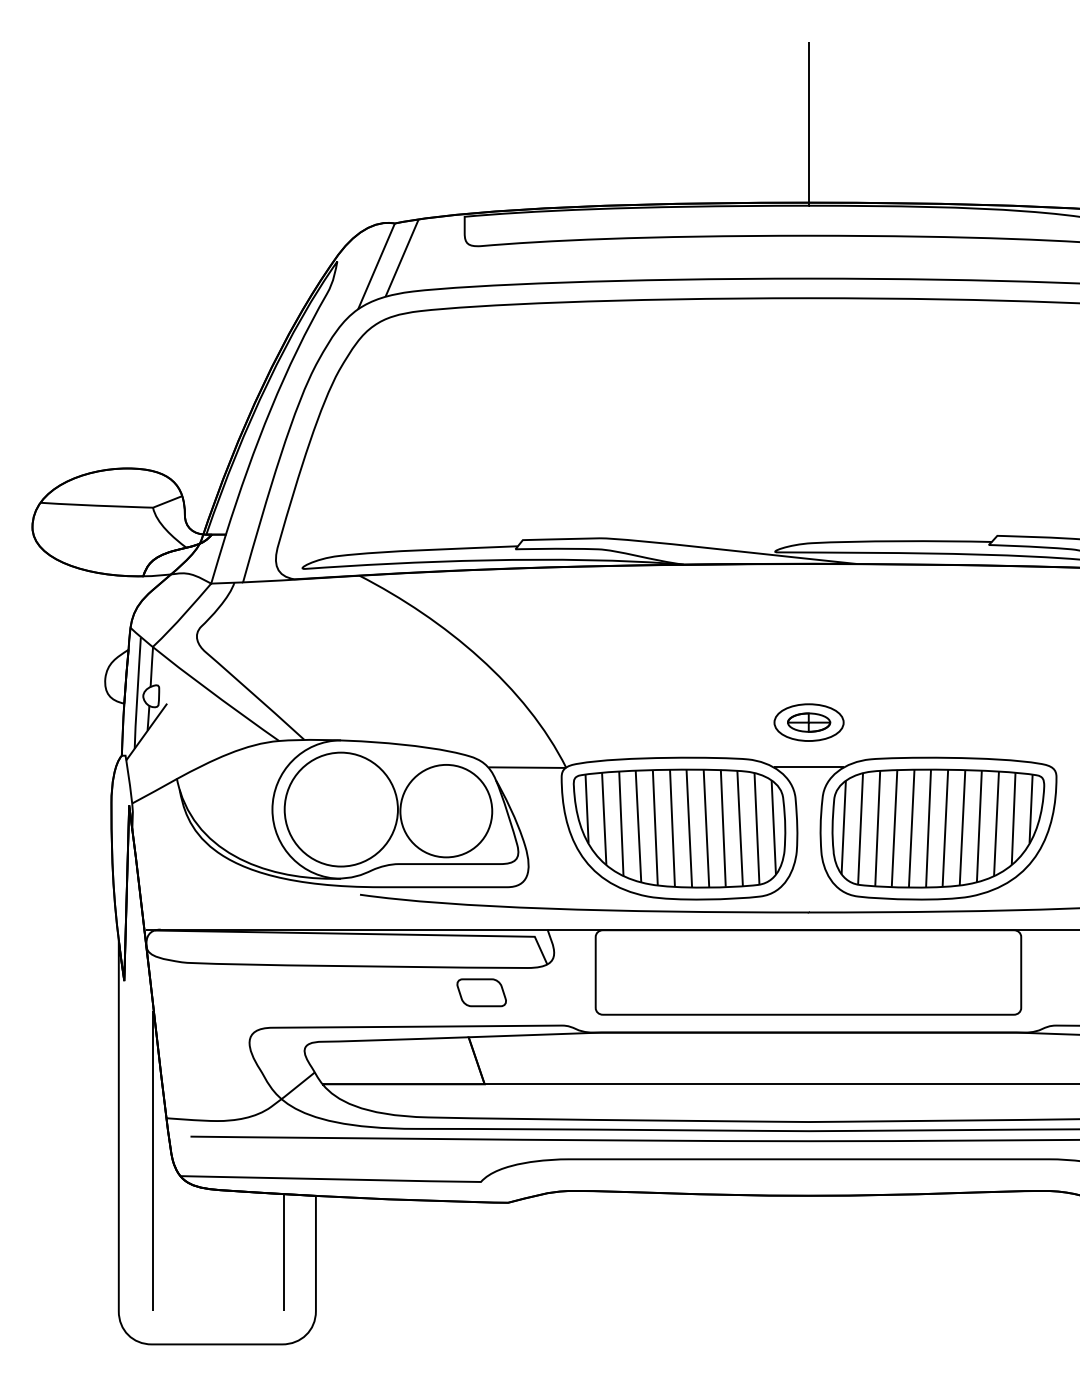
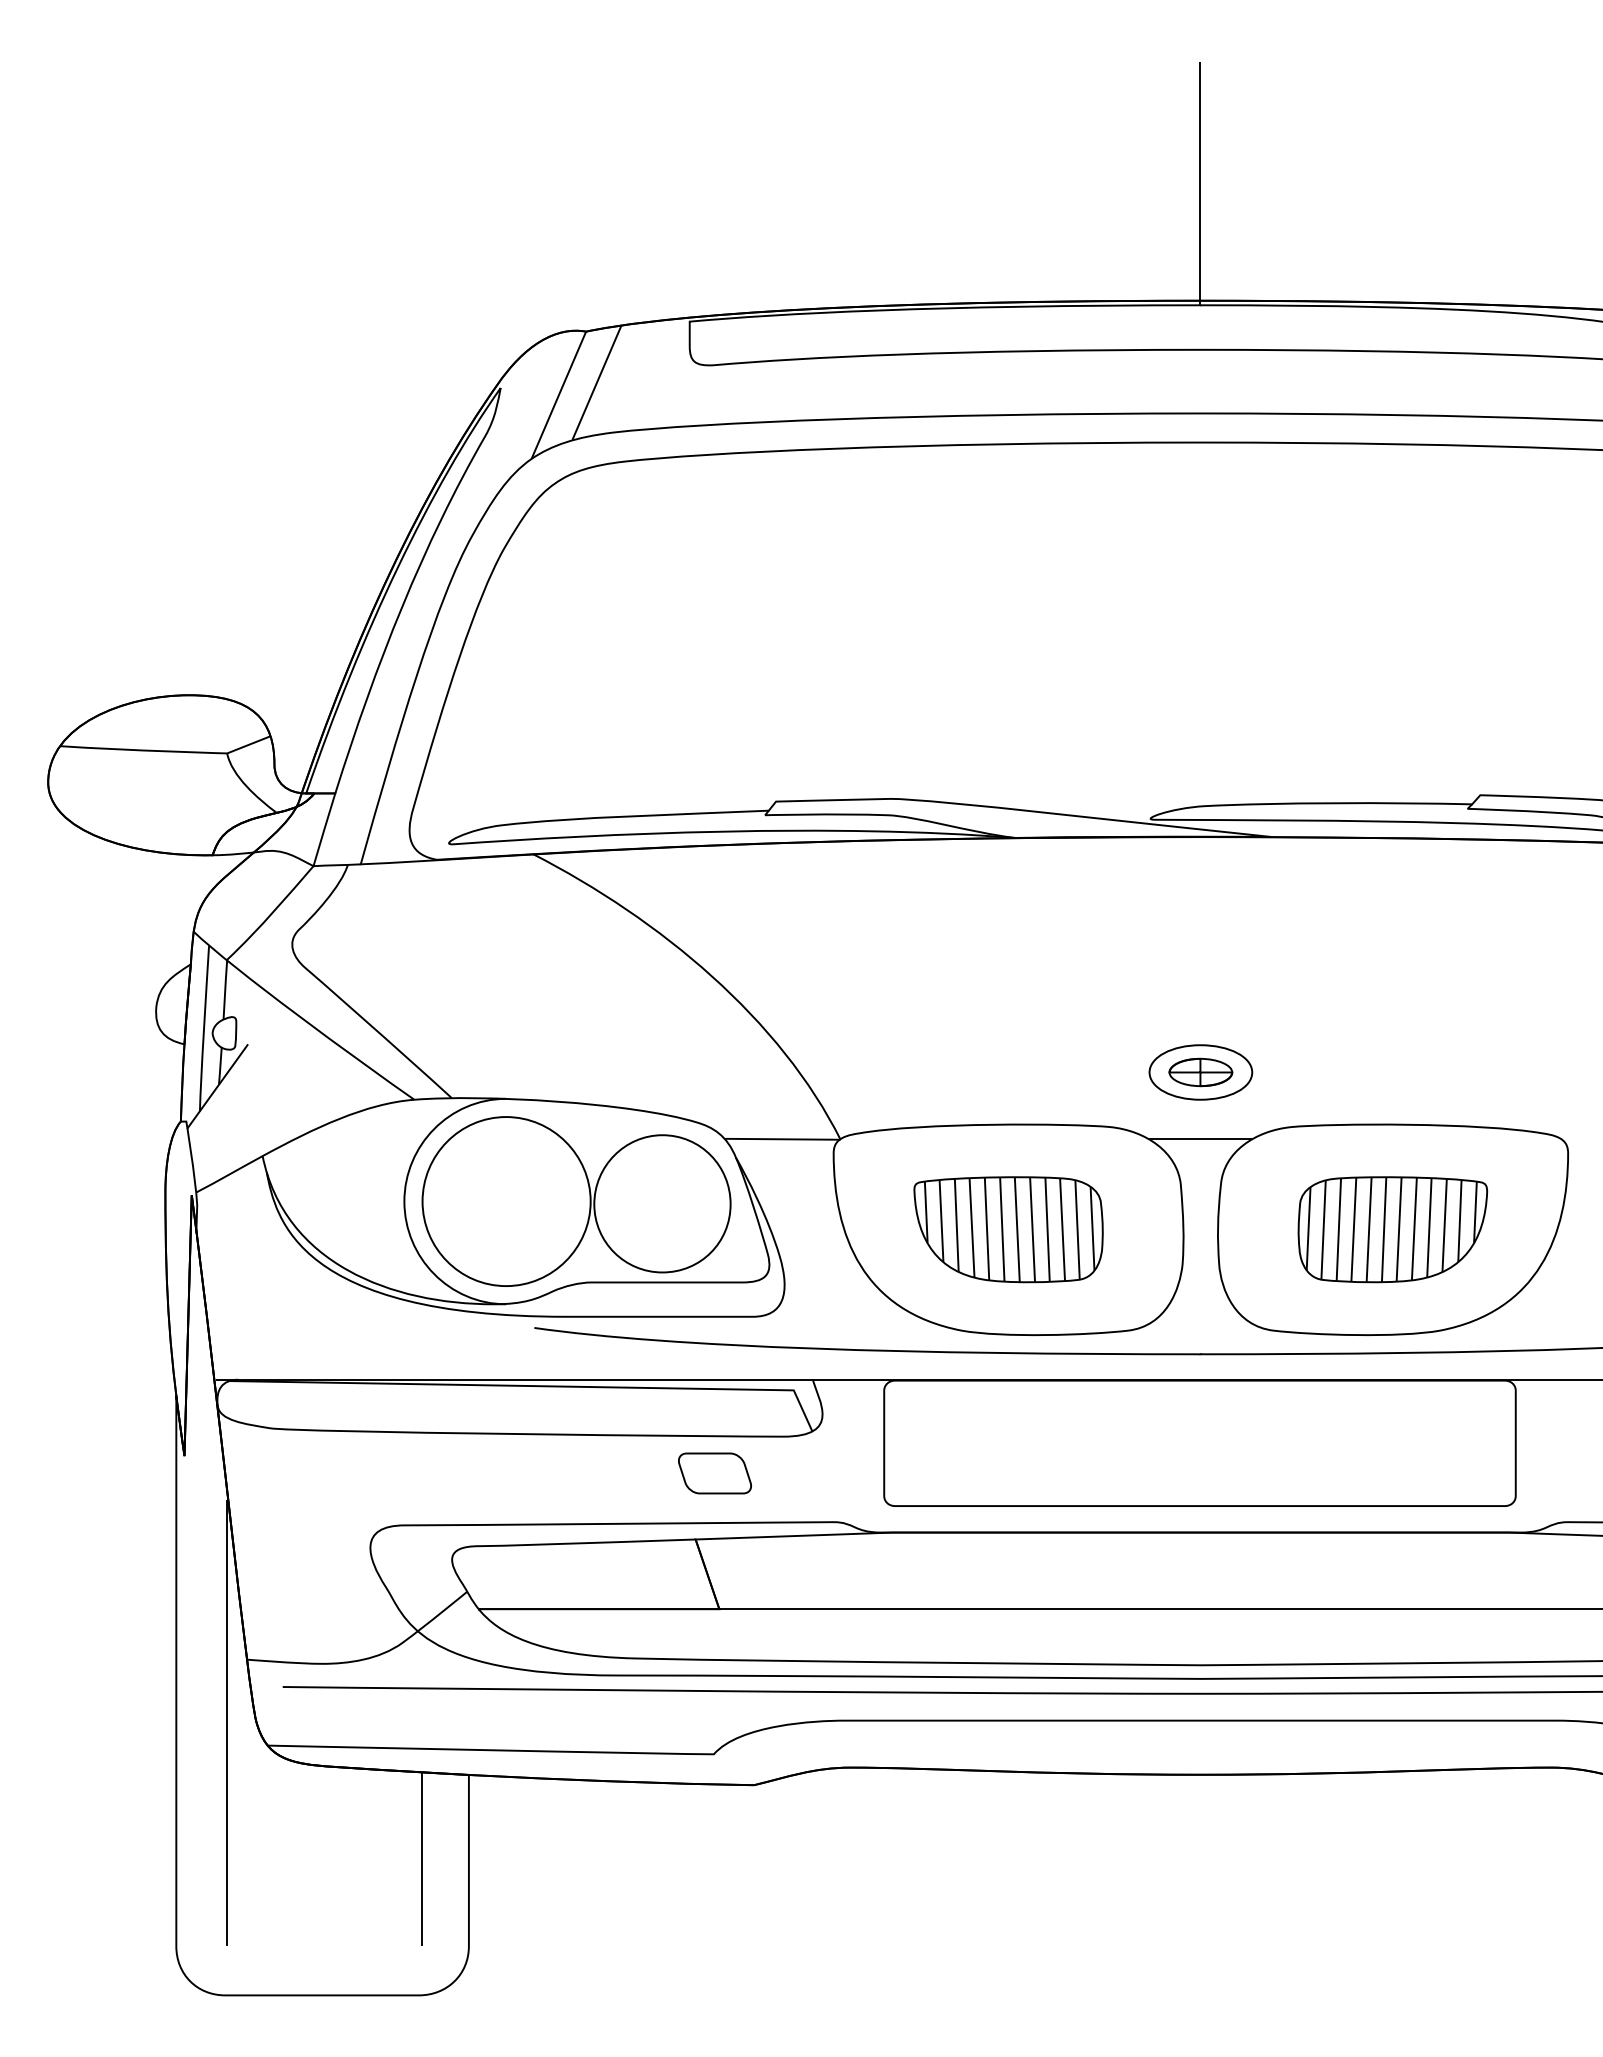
part: (679, 828) -> (1008, 1229), size x0.6
part: (938, 828) -> (1392, 1229), size x0.6

